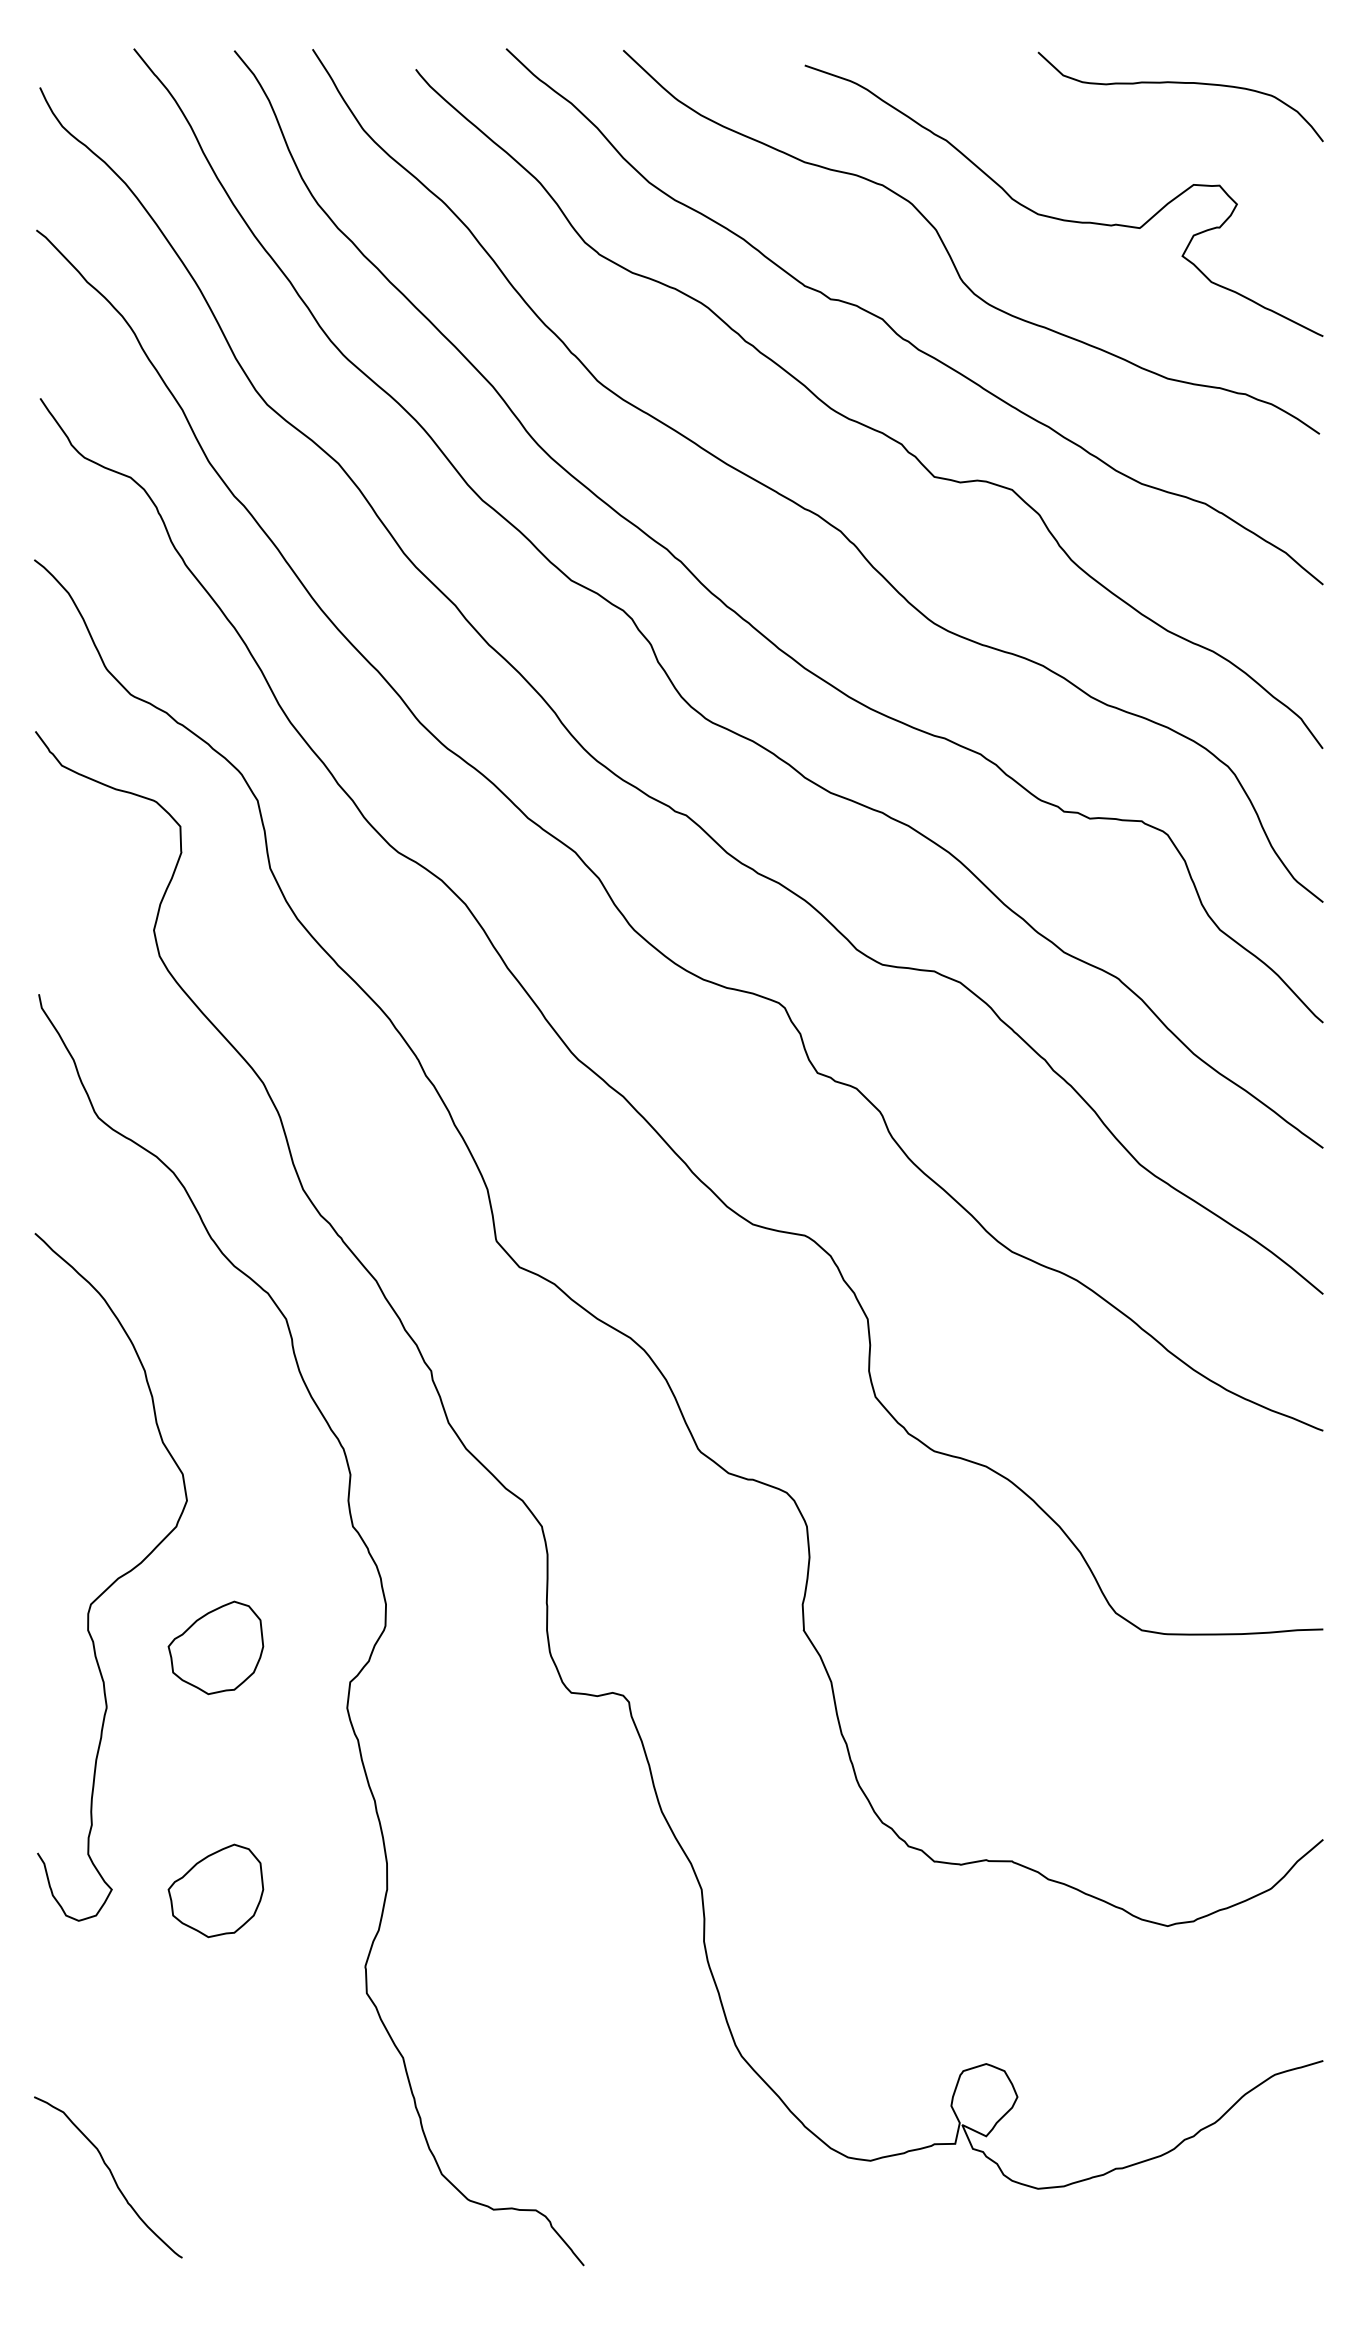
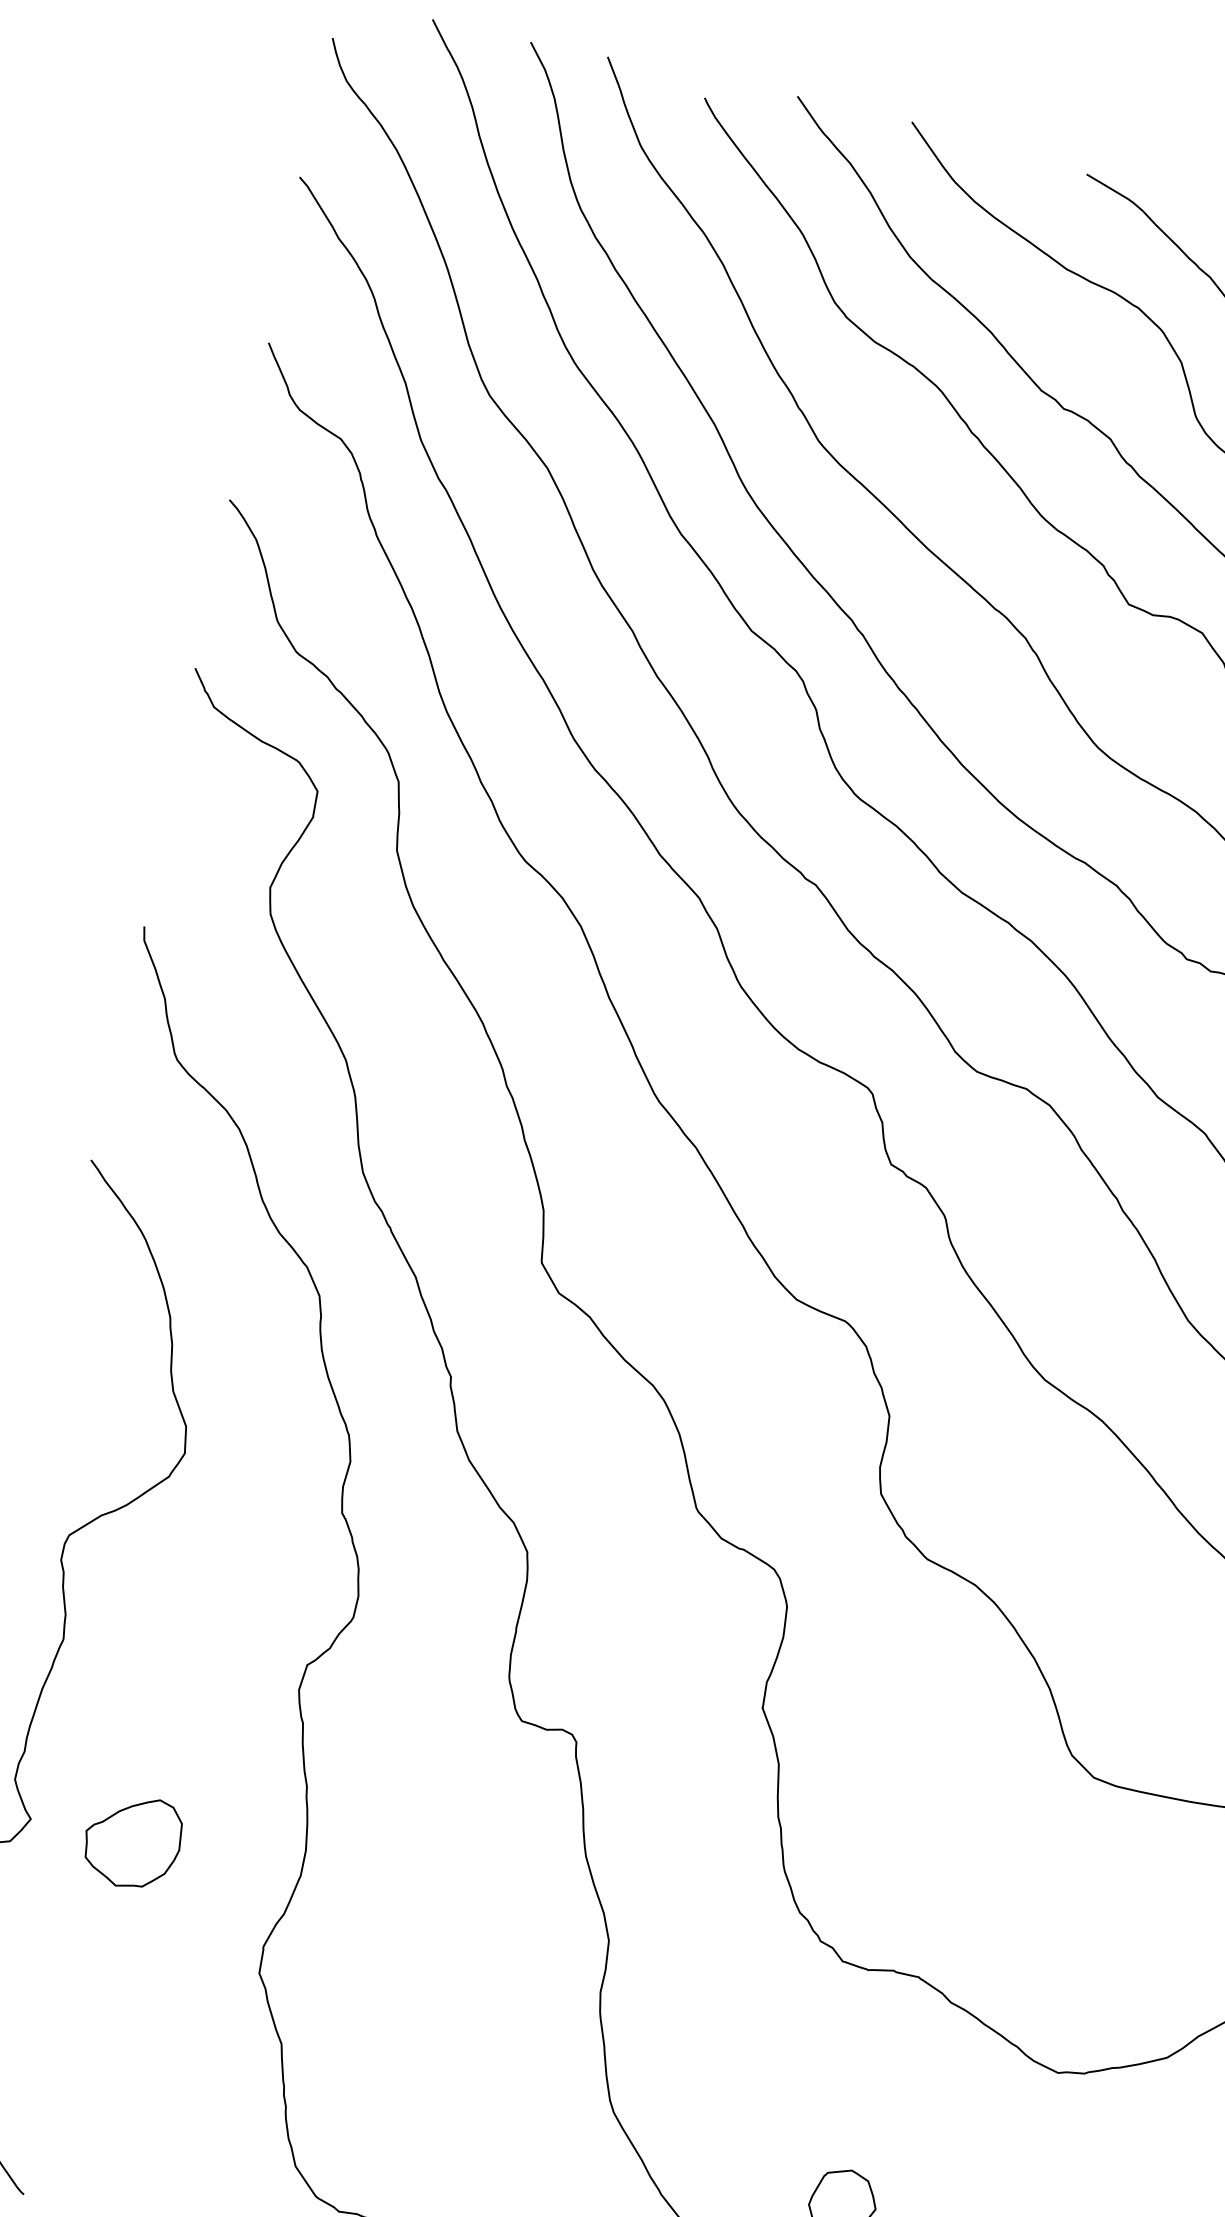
part: (215, 1647) -> (182, 1603), removed

